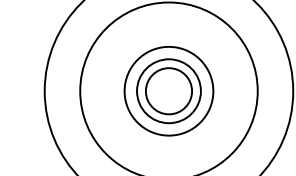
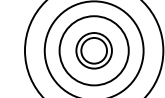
circle: (167, 90) -> (93, 50), size x1.4

